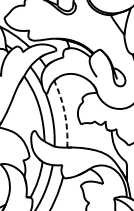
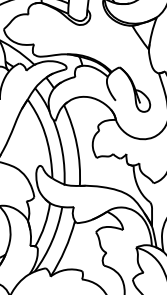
arc: (64, 113) -> (76, 144), dashed -> solid

